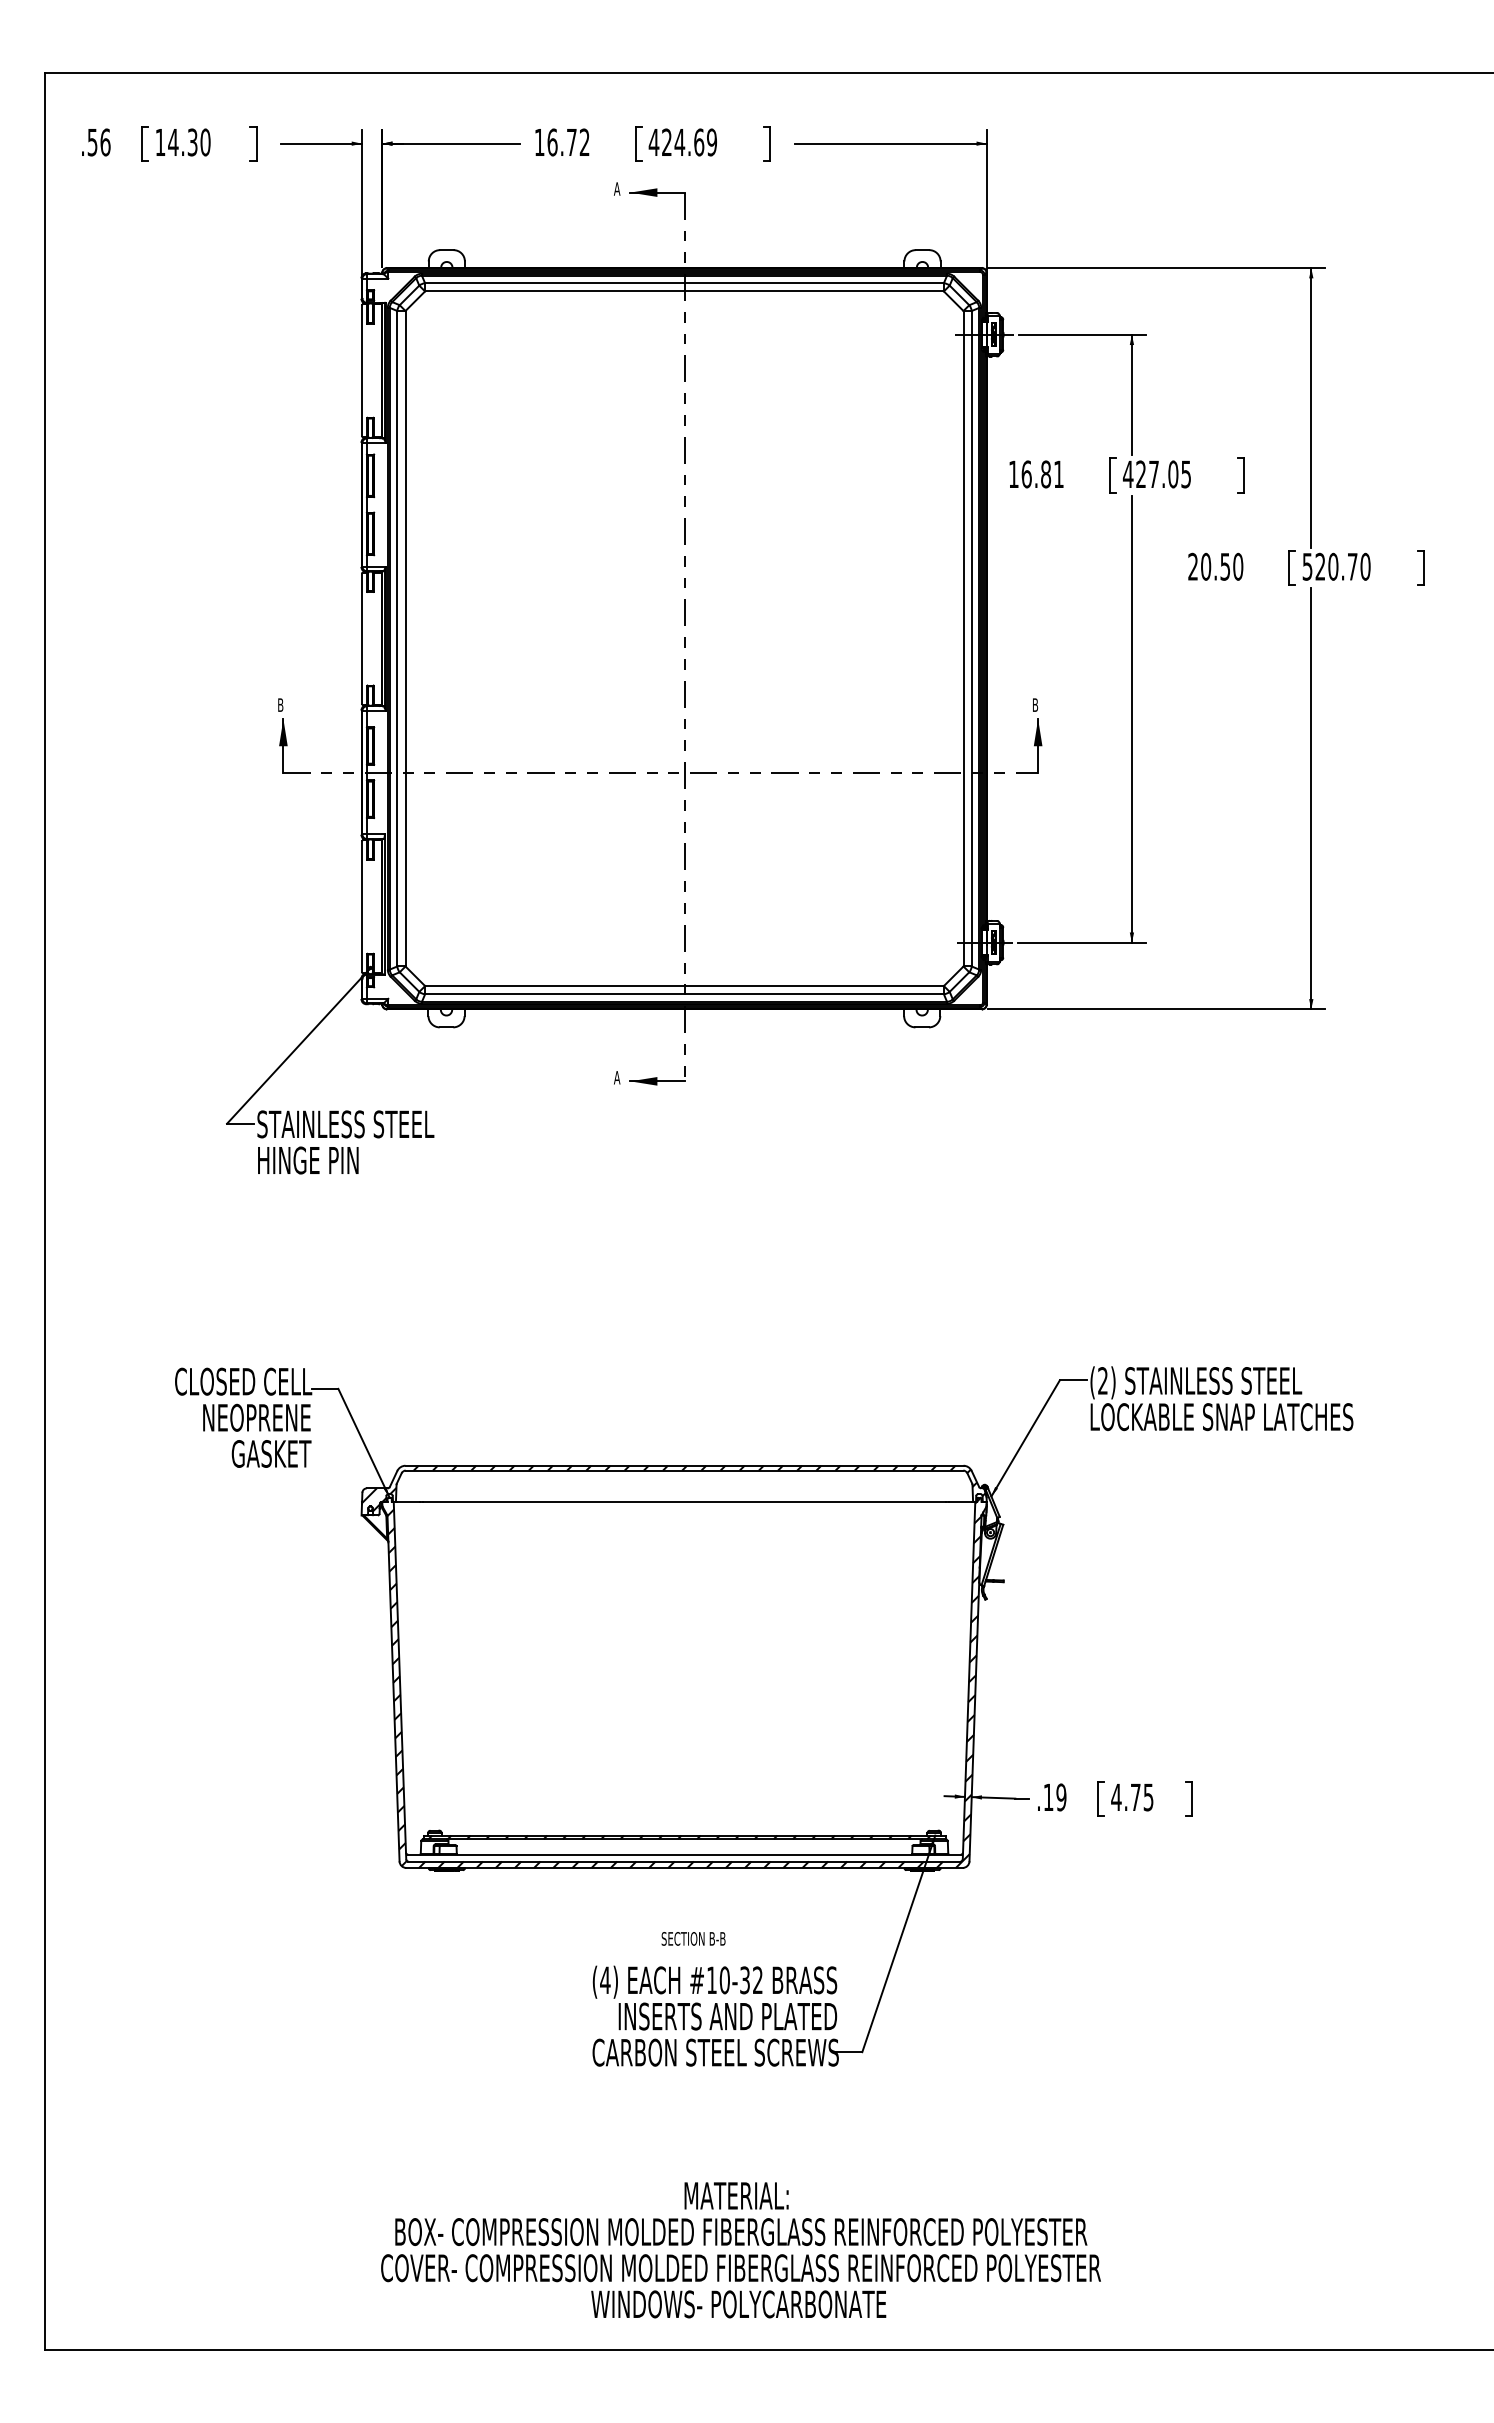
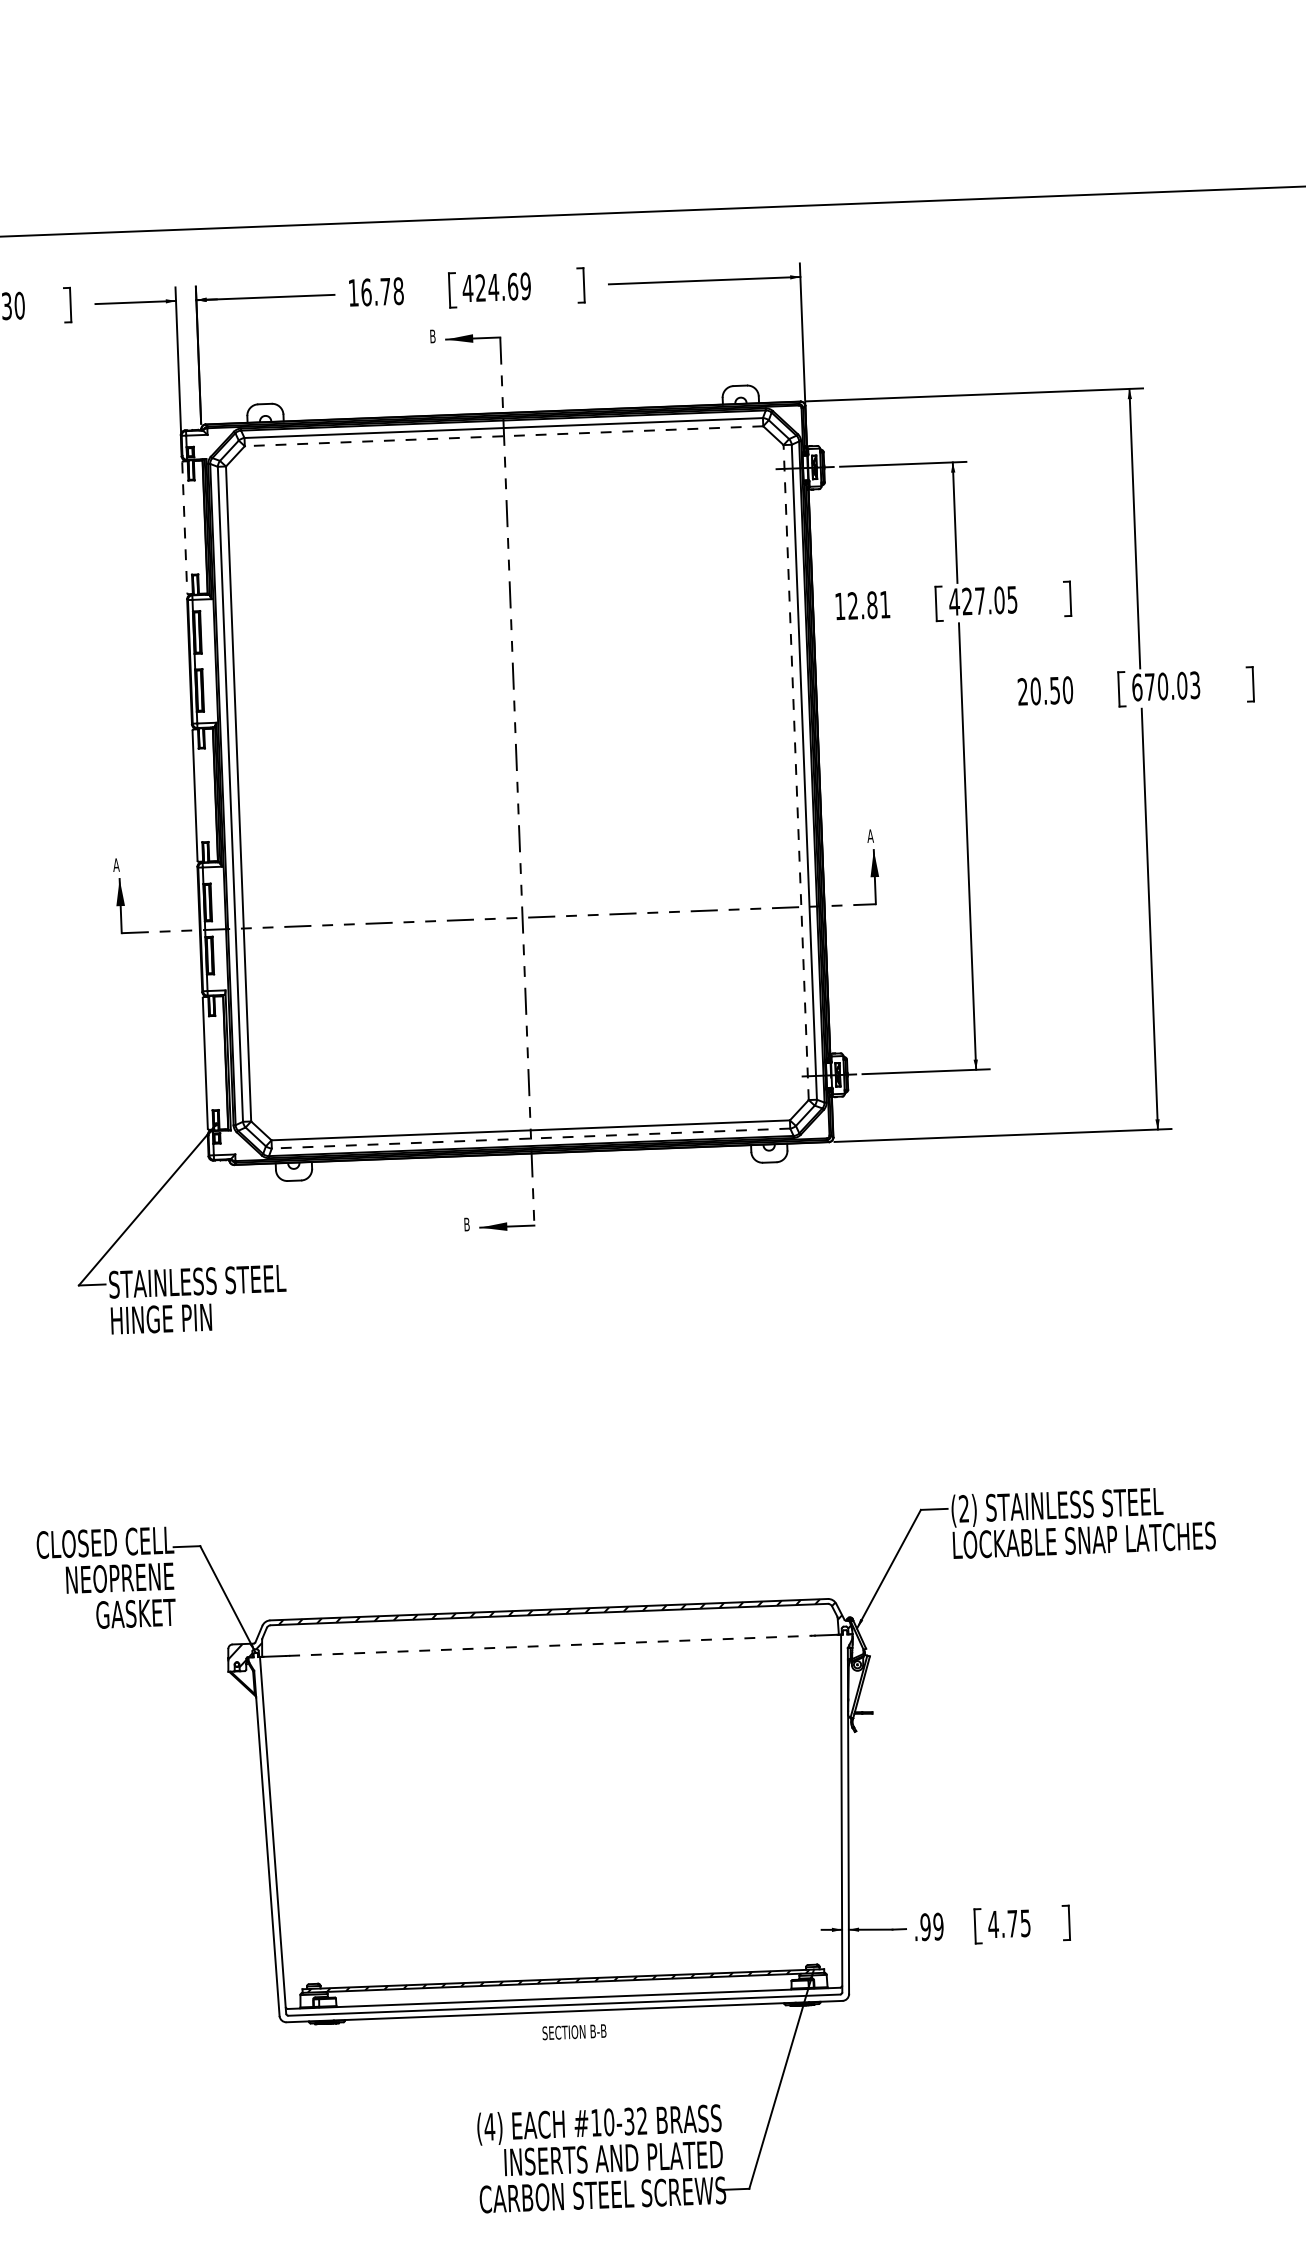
text: (584, 142) -> (398, 291), 16.72 -> 16.78
text: (616, 188) -> (432, 335), A -> B
line: (684, 291) -> (504, 436), solid -> dashed
line: (361, 371) -> (184, 528), solid -> dashed
text: (1026, 474) -> (852, 606), 16.81 -> 12.81
text: (1336, 566) -> (1166, 686), 520.70 -> 670.03
line: (963, 638) -> (796, 772), solid -> dashed
text: (280, 704) -> (116, 864), B -> A
text: (1035, 704) -> (870, 835), B -> A
line: (684, 994) -> (531, 1138), solid -> dashed
text: (617, 1077) -> (467, 1224), A -> B
line: (685, 1501) -> (551, 1645), solid -> dashed
hatch: (681, 1682) -> (554, 1826), removed
text: (1048, 1797) -> (925, 1927), .19 -> .99
text: (693, 1938) -> (574, 2031), moved

